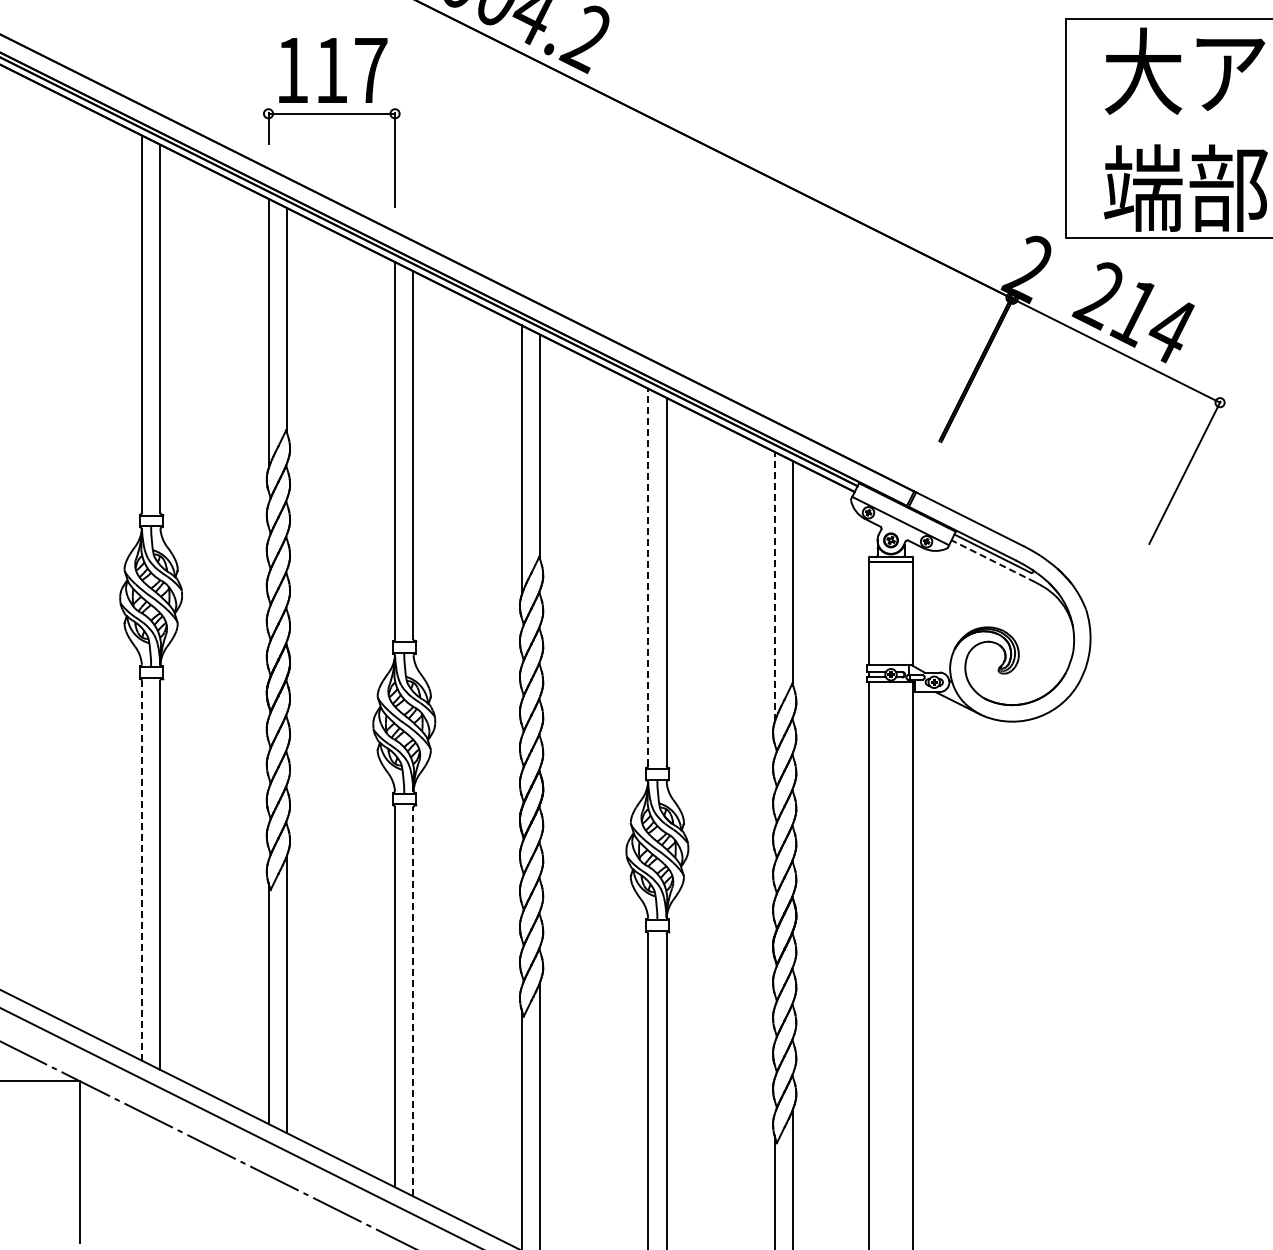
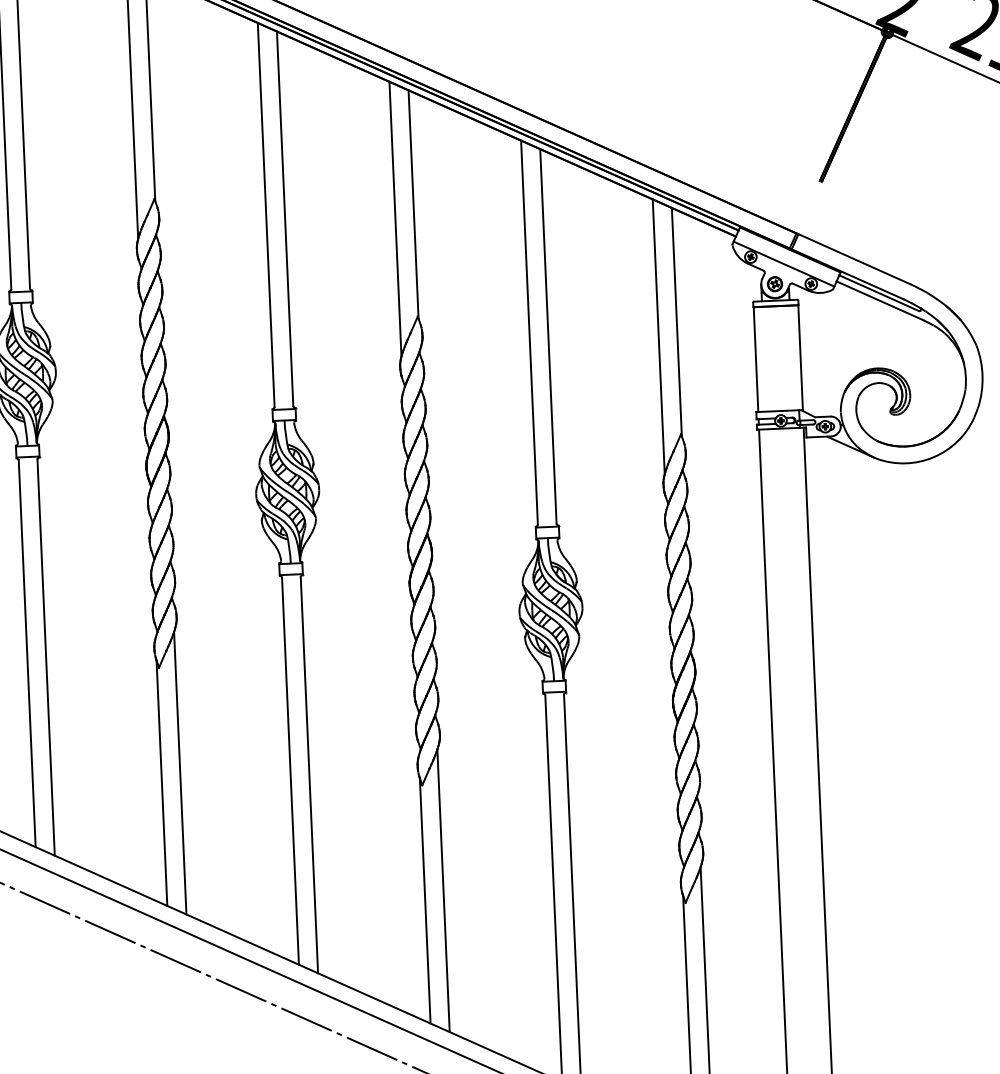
line: (993, 561) -> (880, 301), dashed -> solid
line: (648, 577) -> (529, 332), dashed -> solid
line: (774, 586) -> (658, 336), dashed -> solid
line: (141, 870) -> (26, 653), dashed -> solid
line: (413, 1001) -> (309, 774), dashed -> solid

